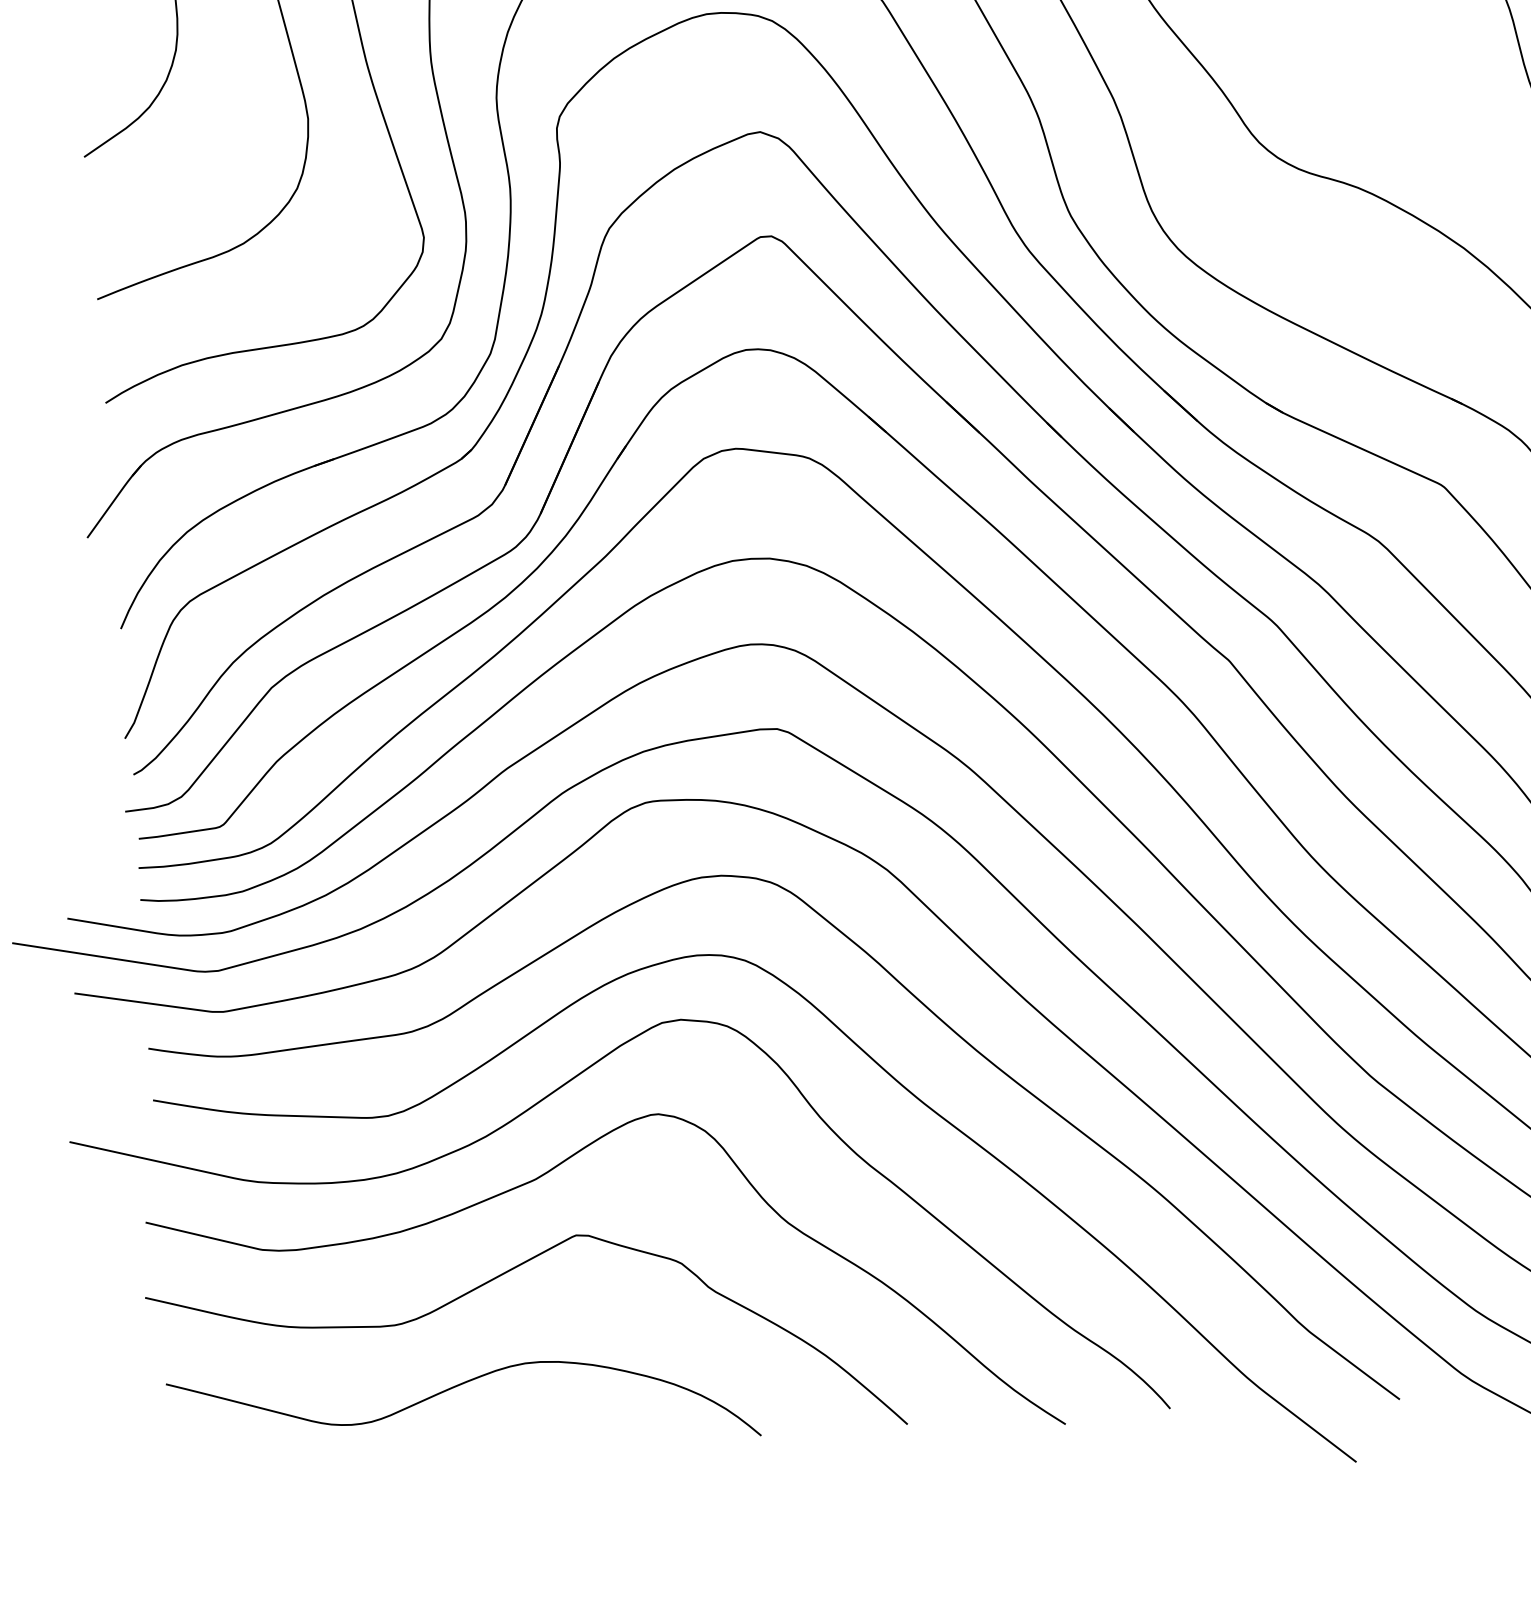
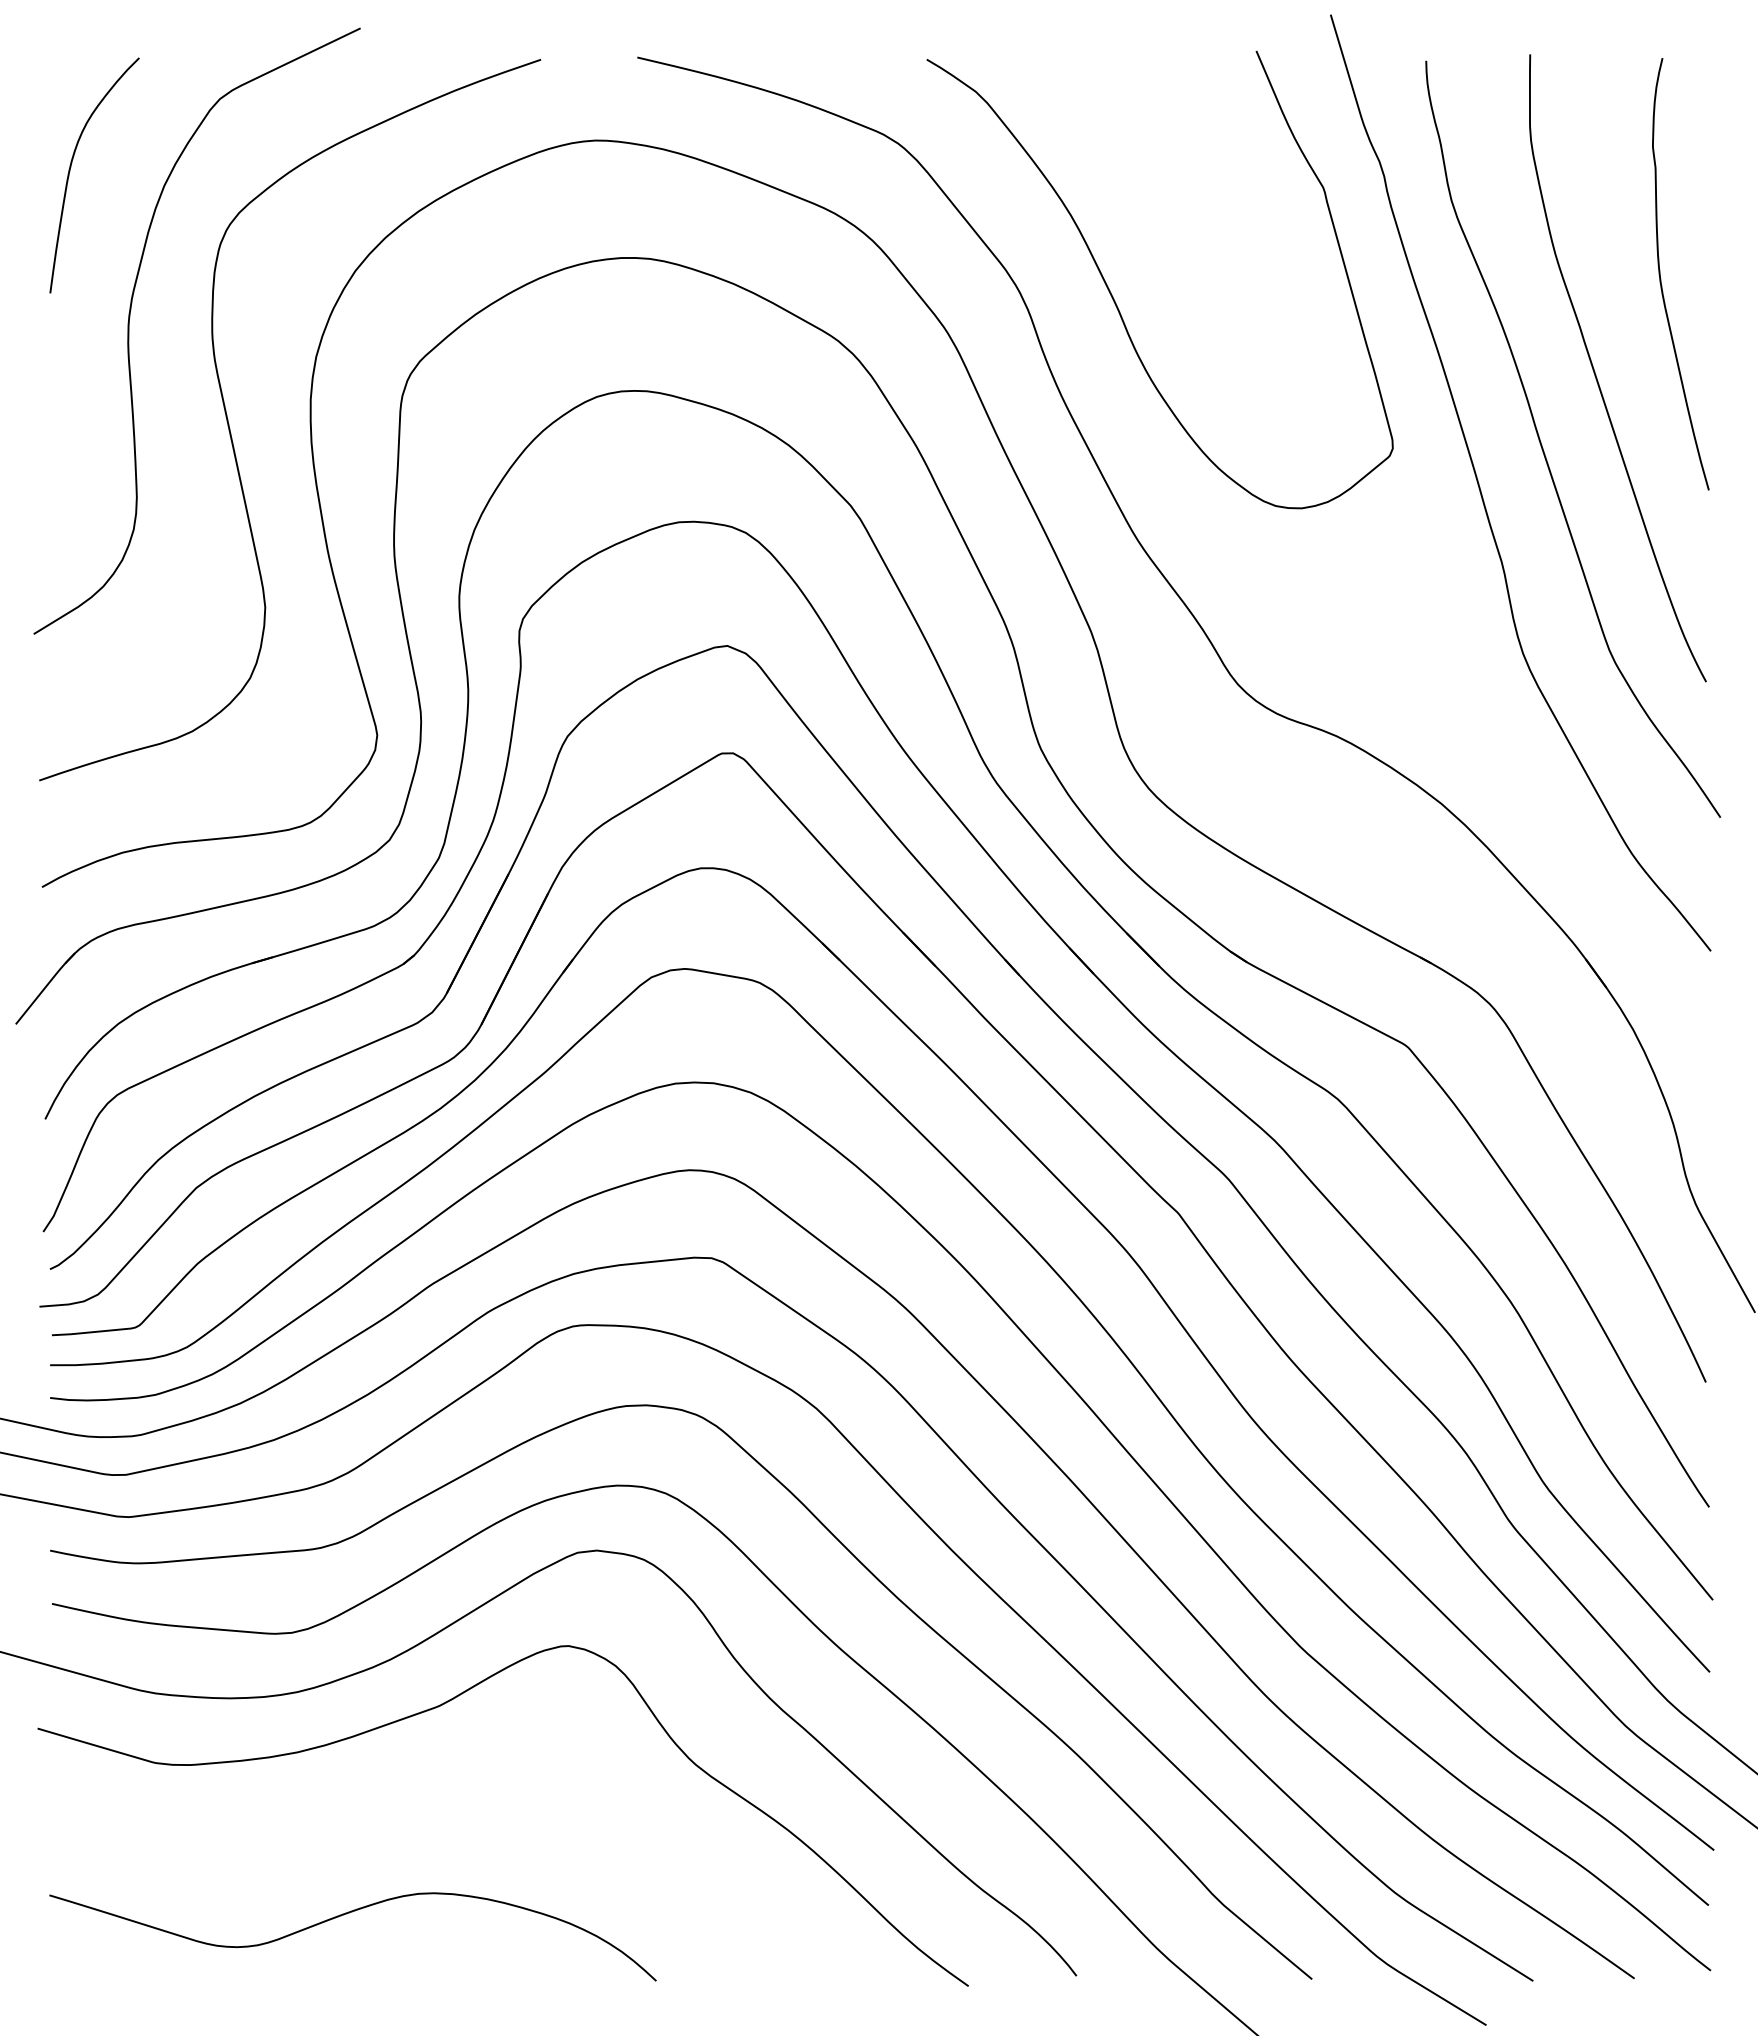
curve: (490, 1281) -> (387, 1808), removed

